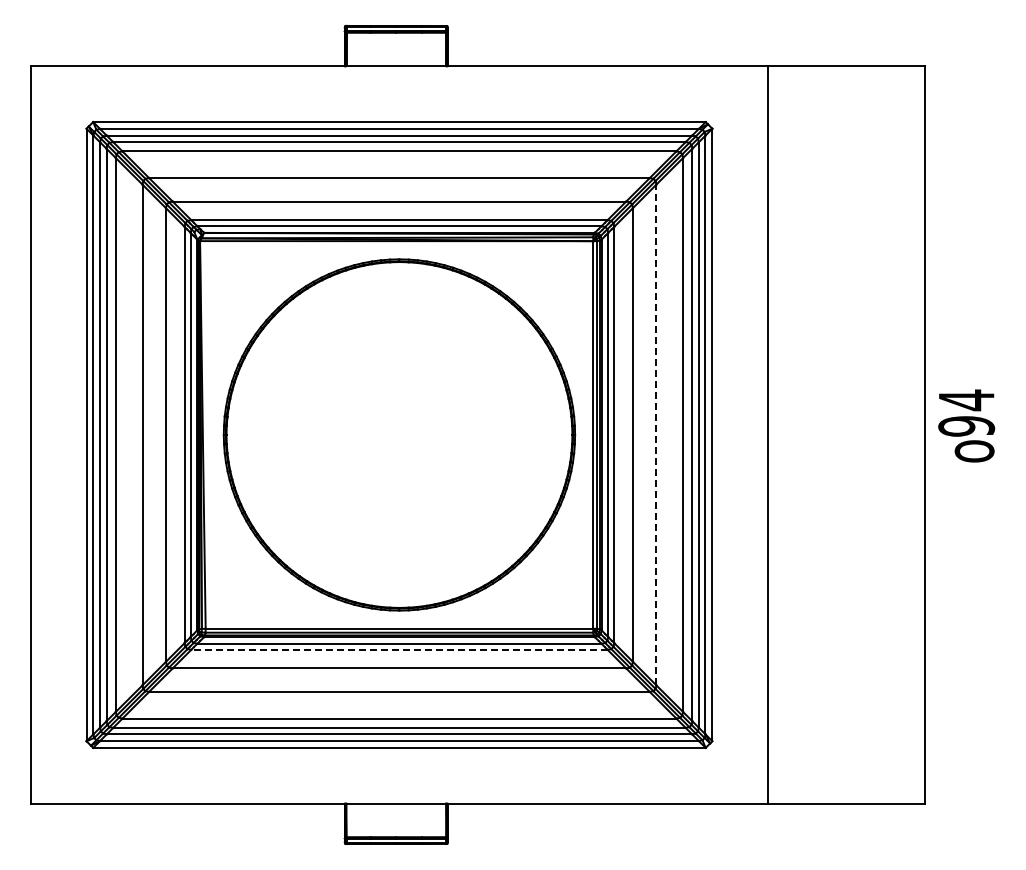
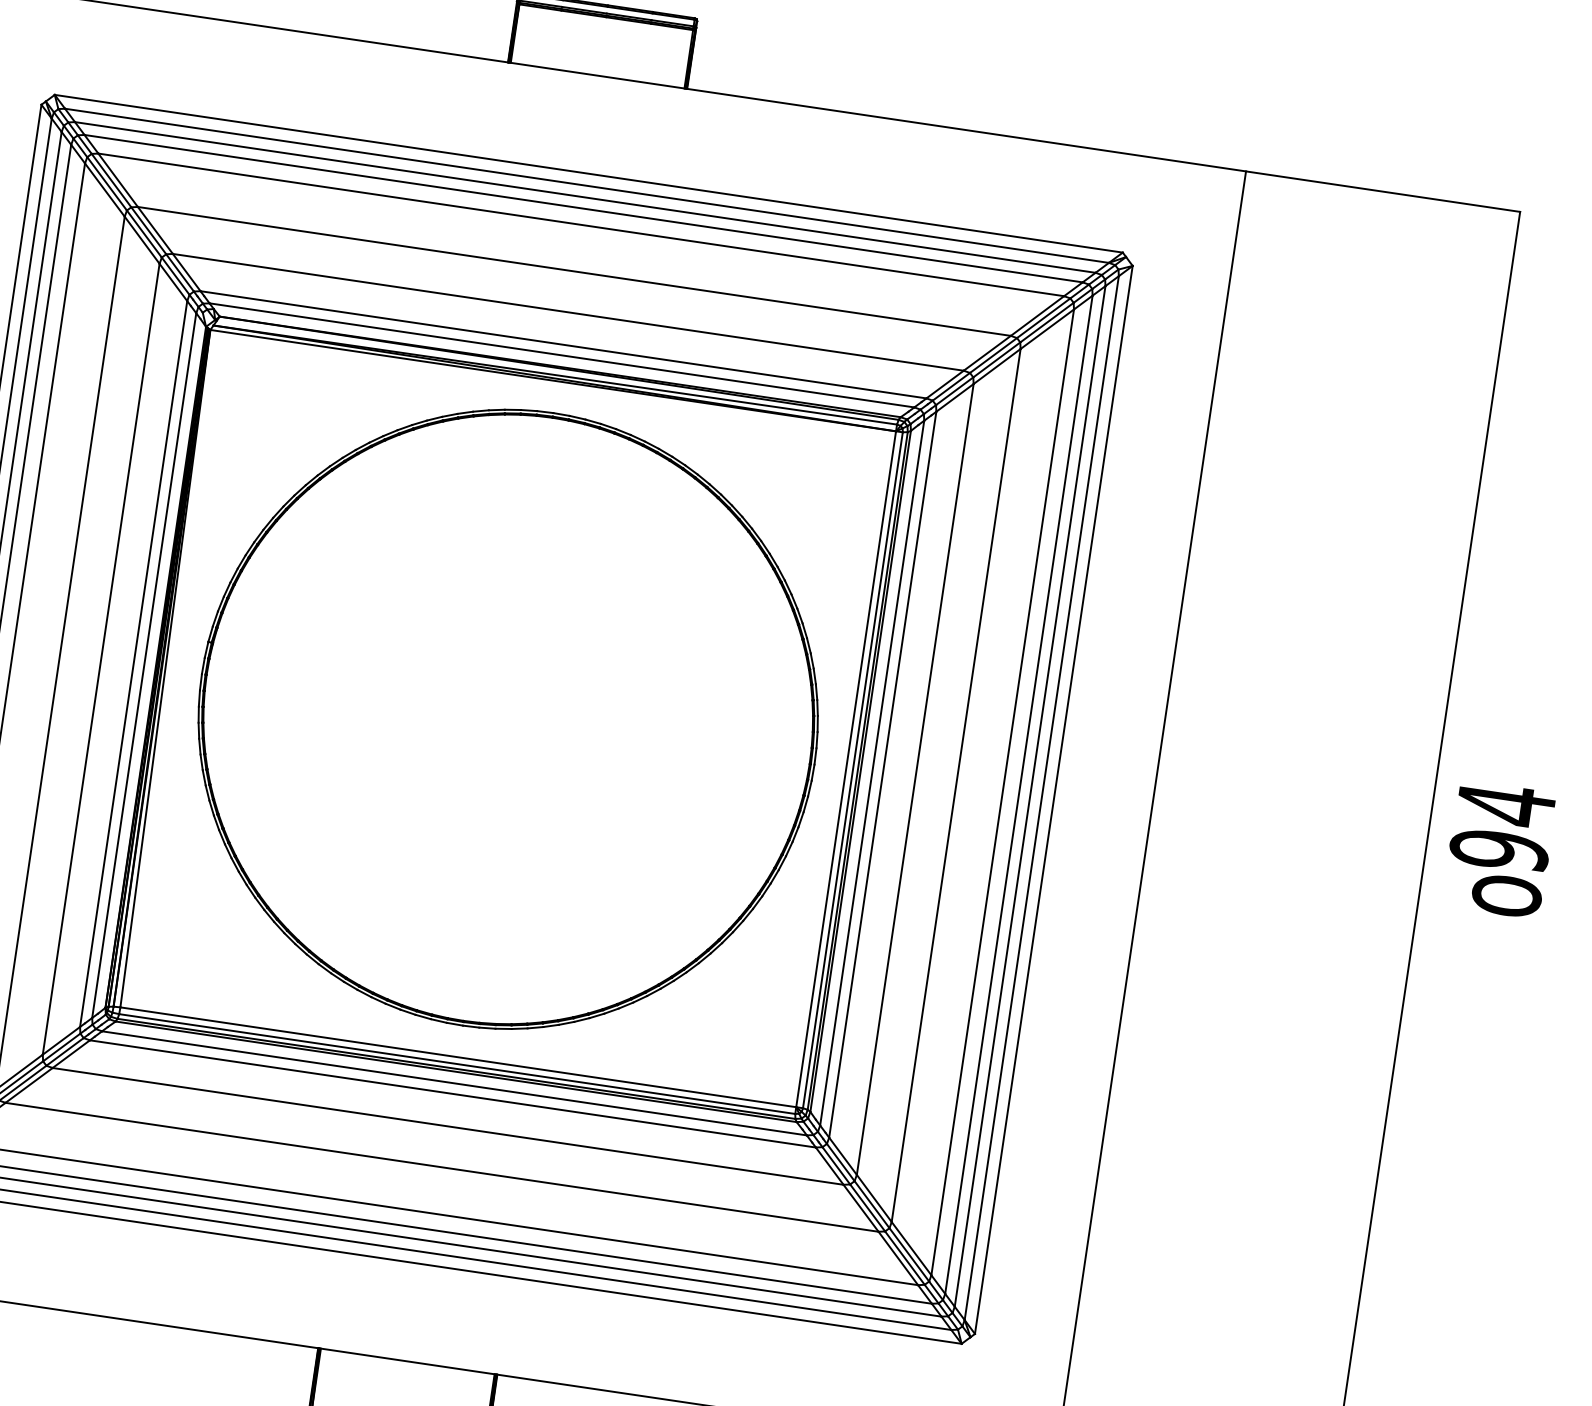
line: (656, 434) -> (956, 784), dashed -> solid
line: (398, 649) -> (451, 1093), dashed -> solid

